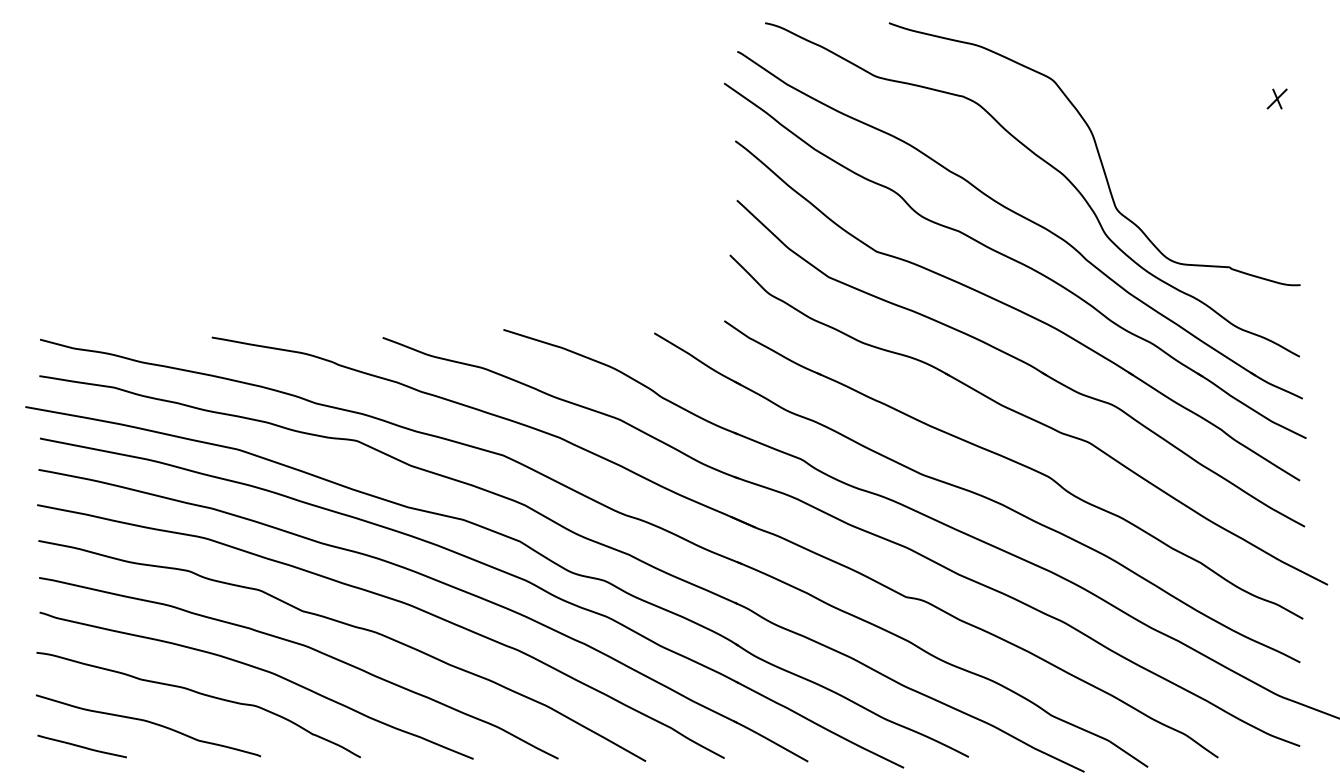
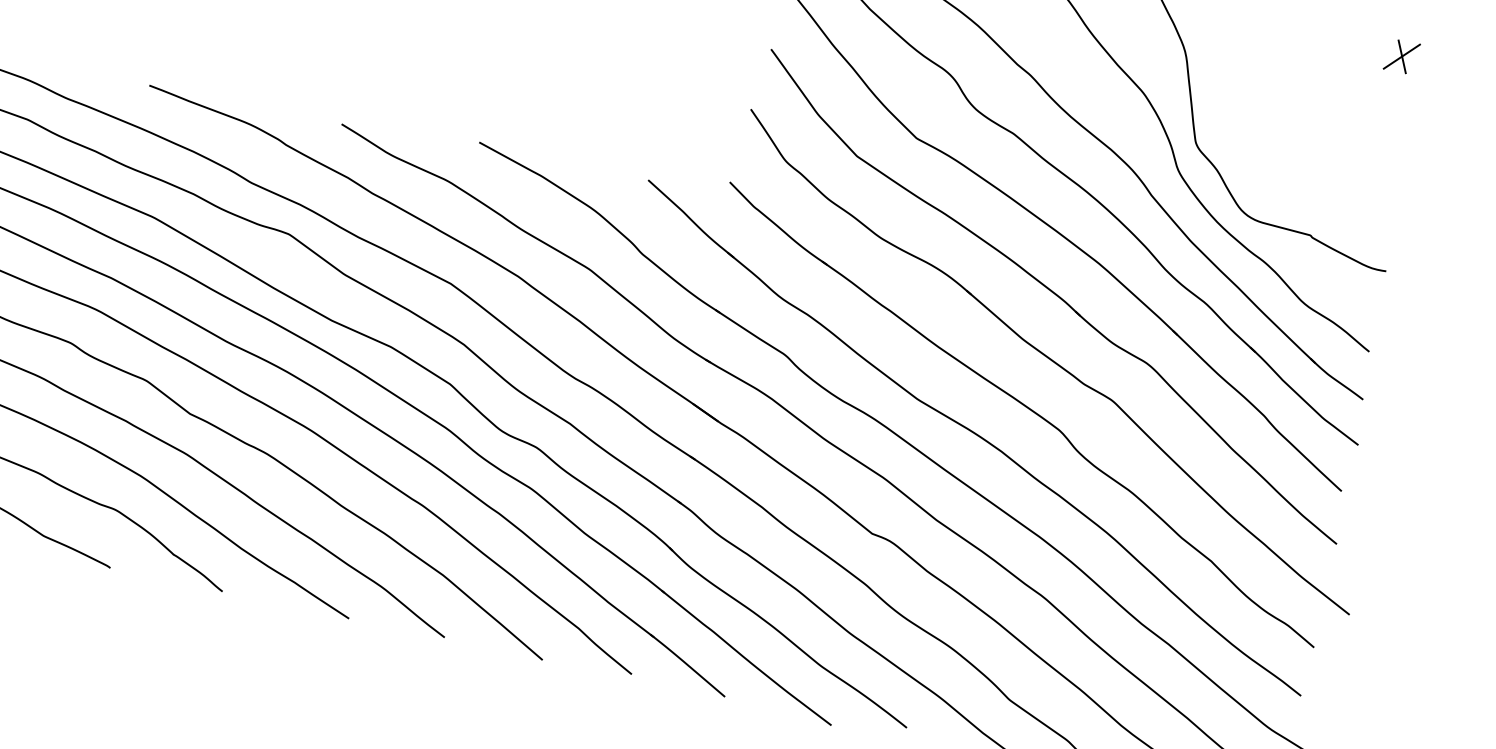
part: (1276, 98) -> (1401, 55), size x1.43

